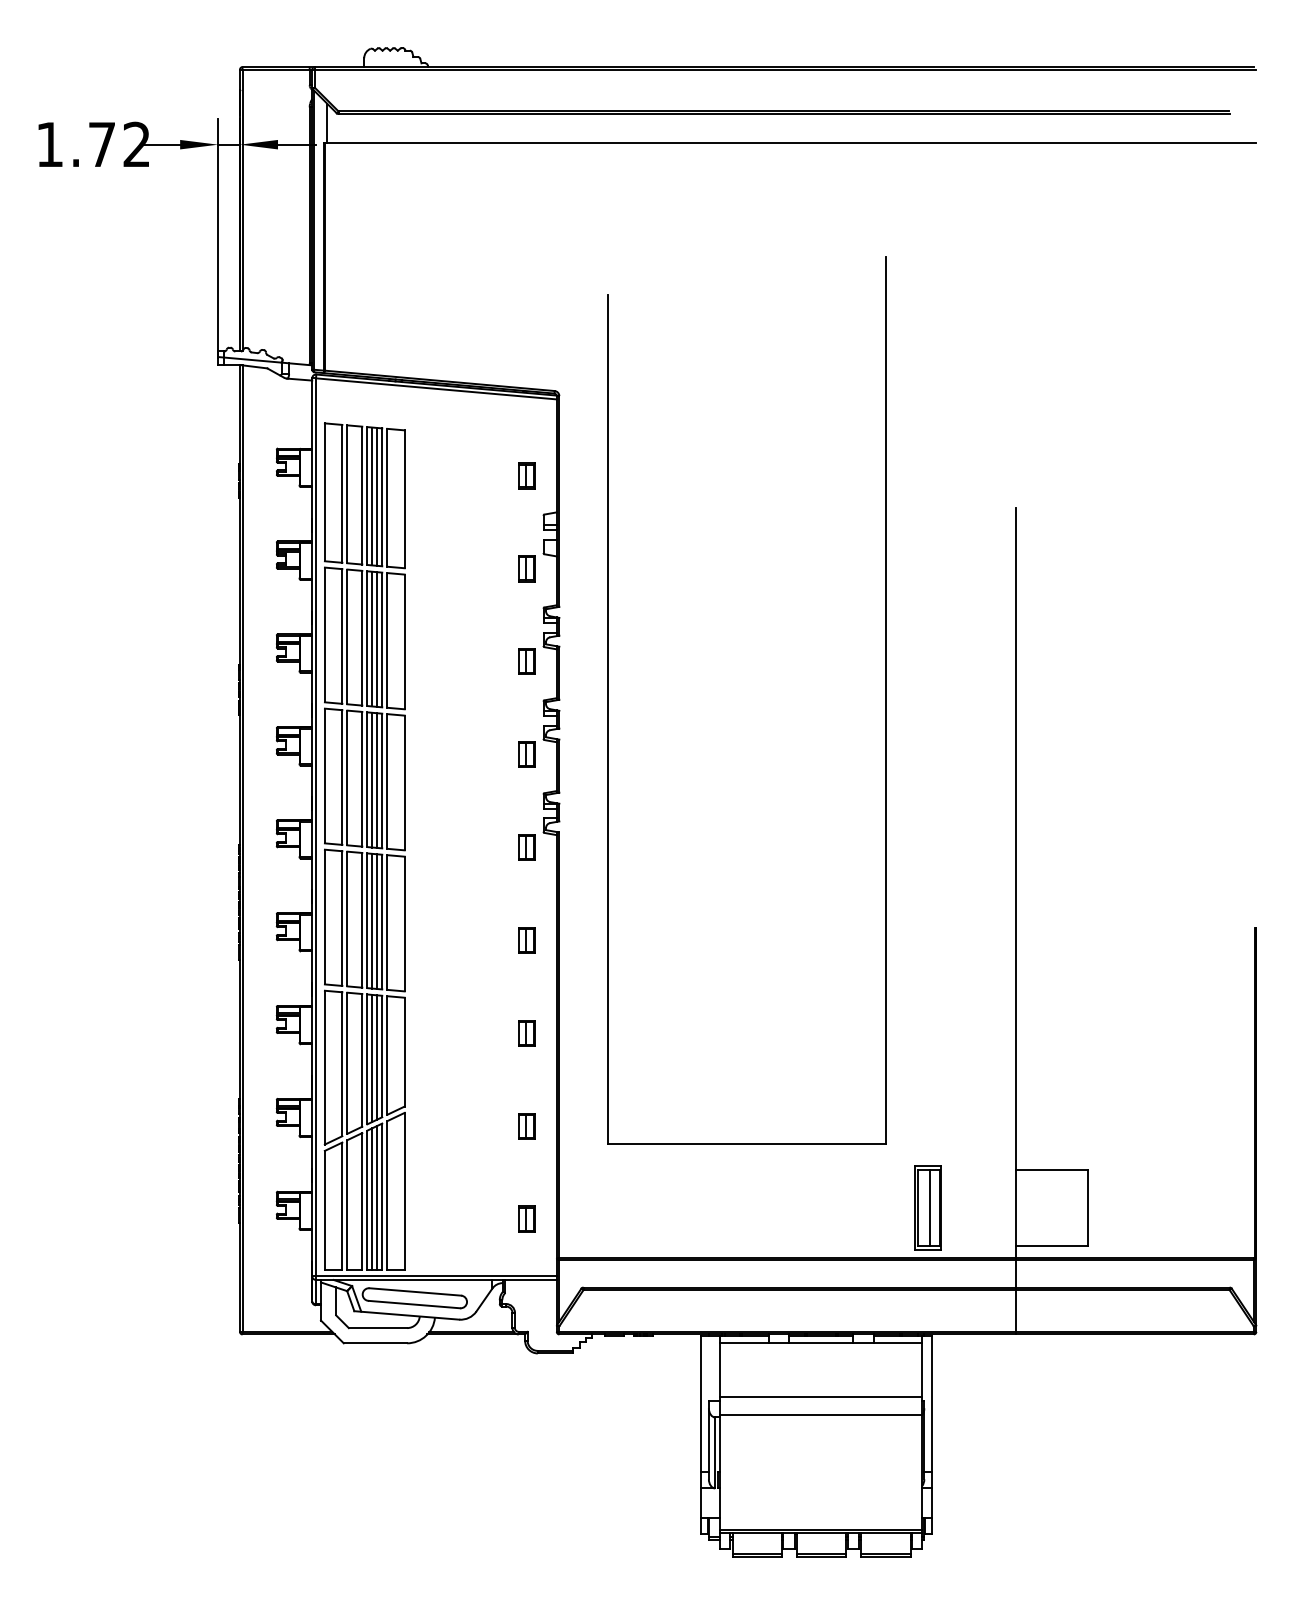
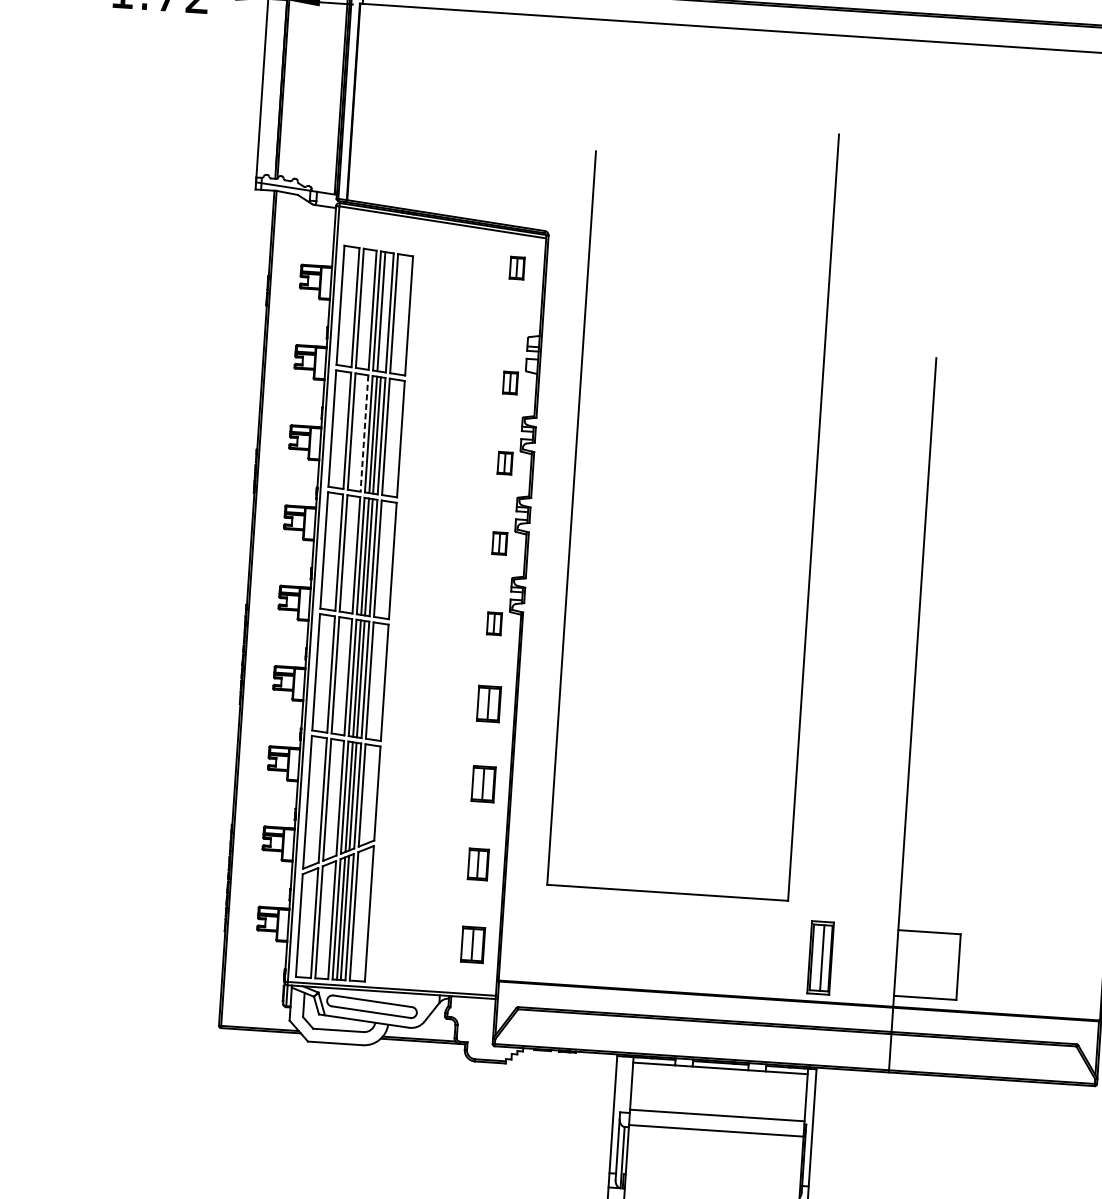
part: (526, 475) -> (517, 267), moved
line: (376, 496) -> (384, 311), removed
line: (362, 638) -> (364, 433), solid -> dashed
part: (526, 940) -> (488, 704), size x1.6
part: (526, 1033) -> (483, 784), size x1.6
part: (526, 1126) -> (478, 864), size x1.4
part: (526, 1218) -> (473, 944), size x1.6

